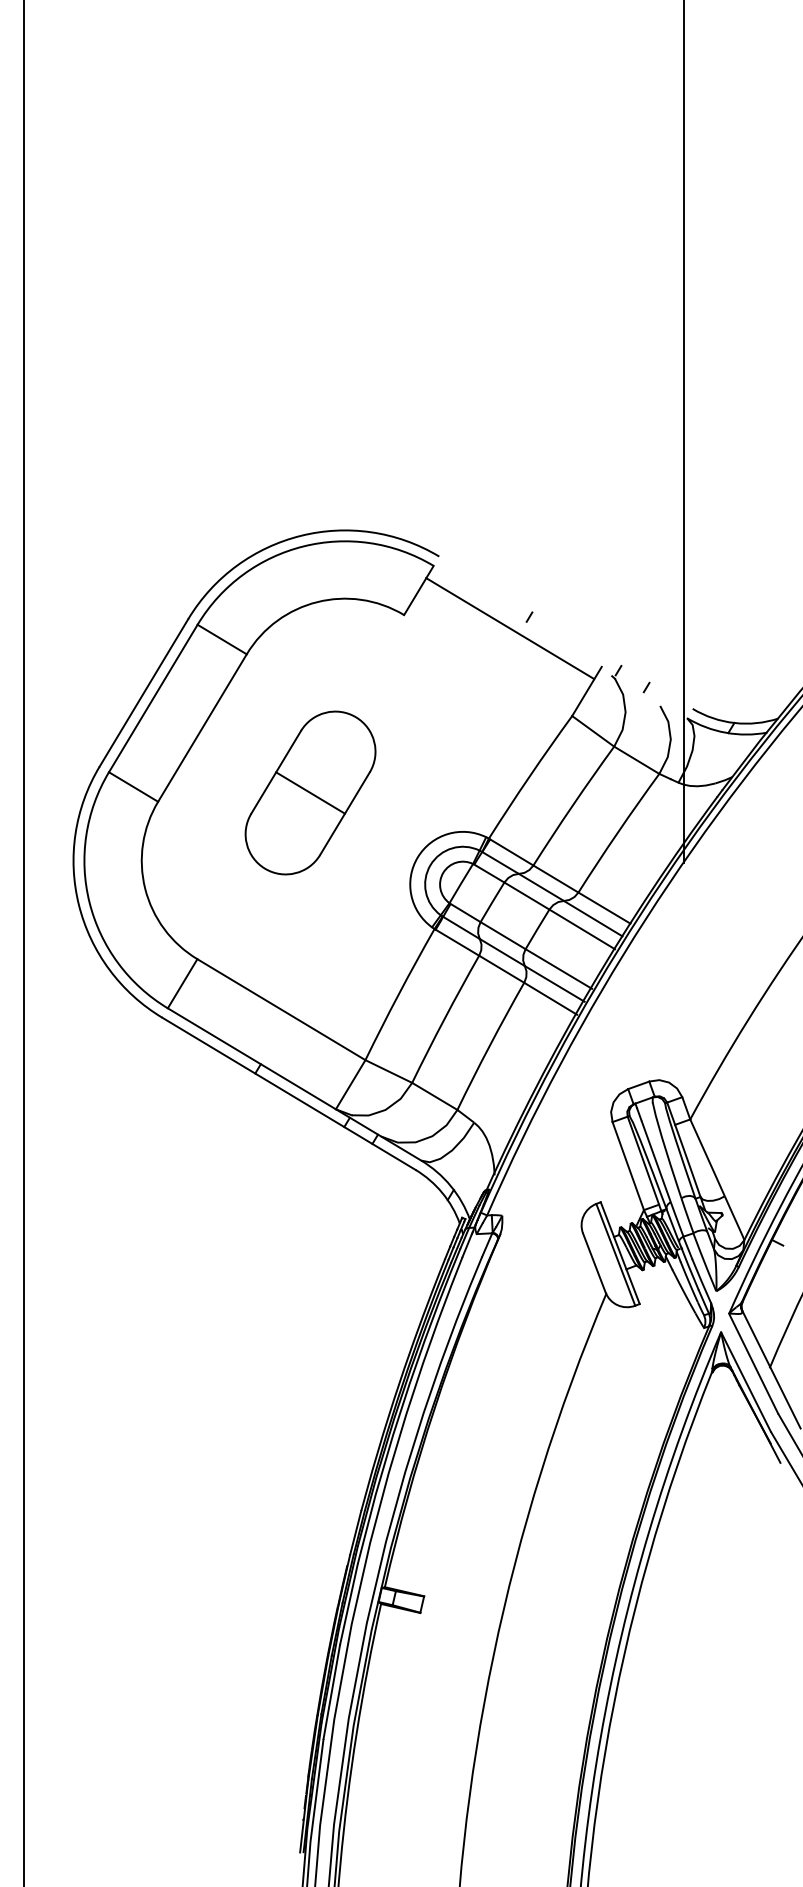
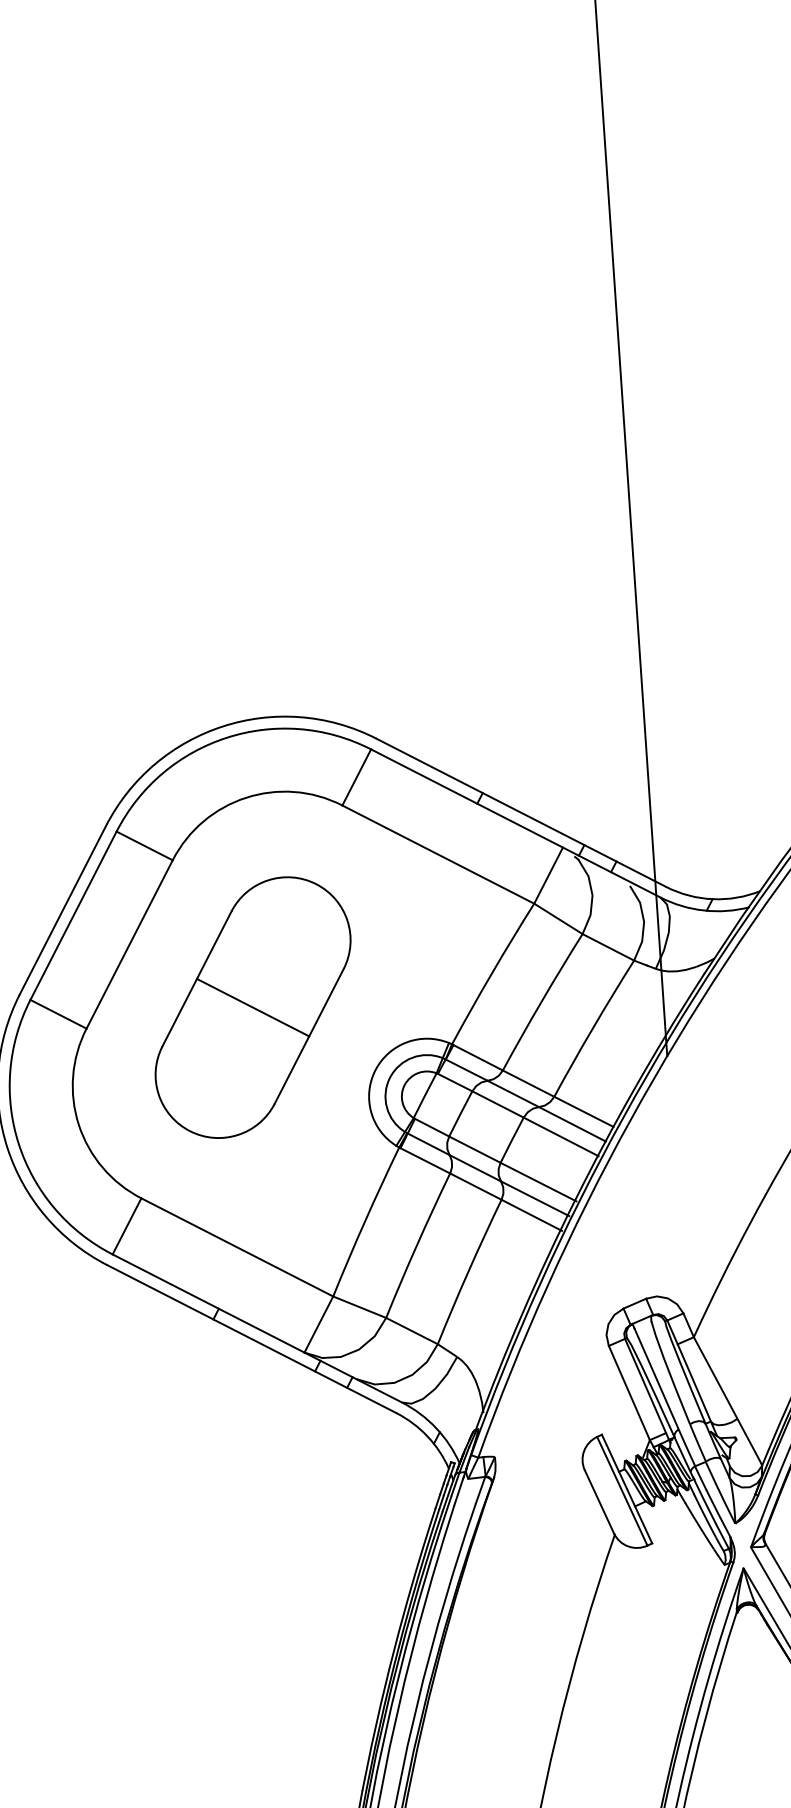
line: (510, 628) -> (438, 854), moved
line: (565, 632) -> (520, 812), added
line: (560, 641) -> (515, 822), added
part: (310, 792) -> (252, 1007), size x1.43

